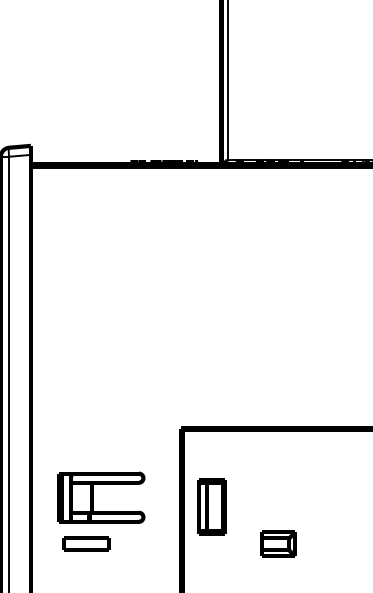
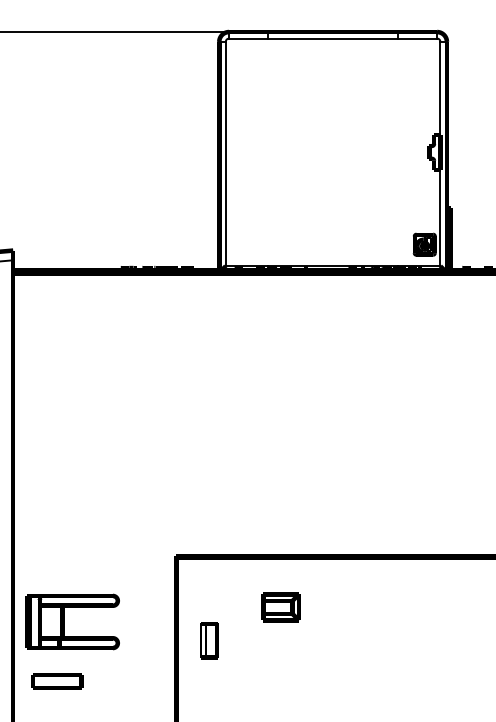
part: (94, 497) -> (64, 621), moved
part: (212, 506) -> (209, 640), size x0.6
part: (86, 544) -> (57, 681), moved
part: (278, 544) -> (280, 607), moved

